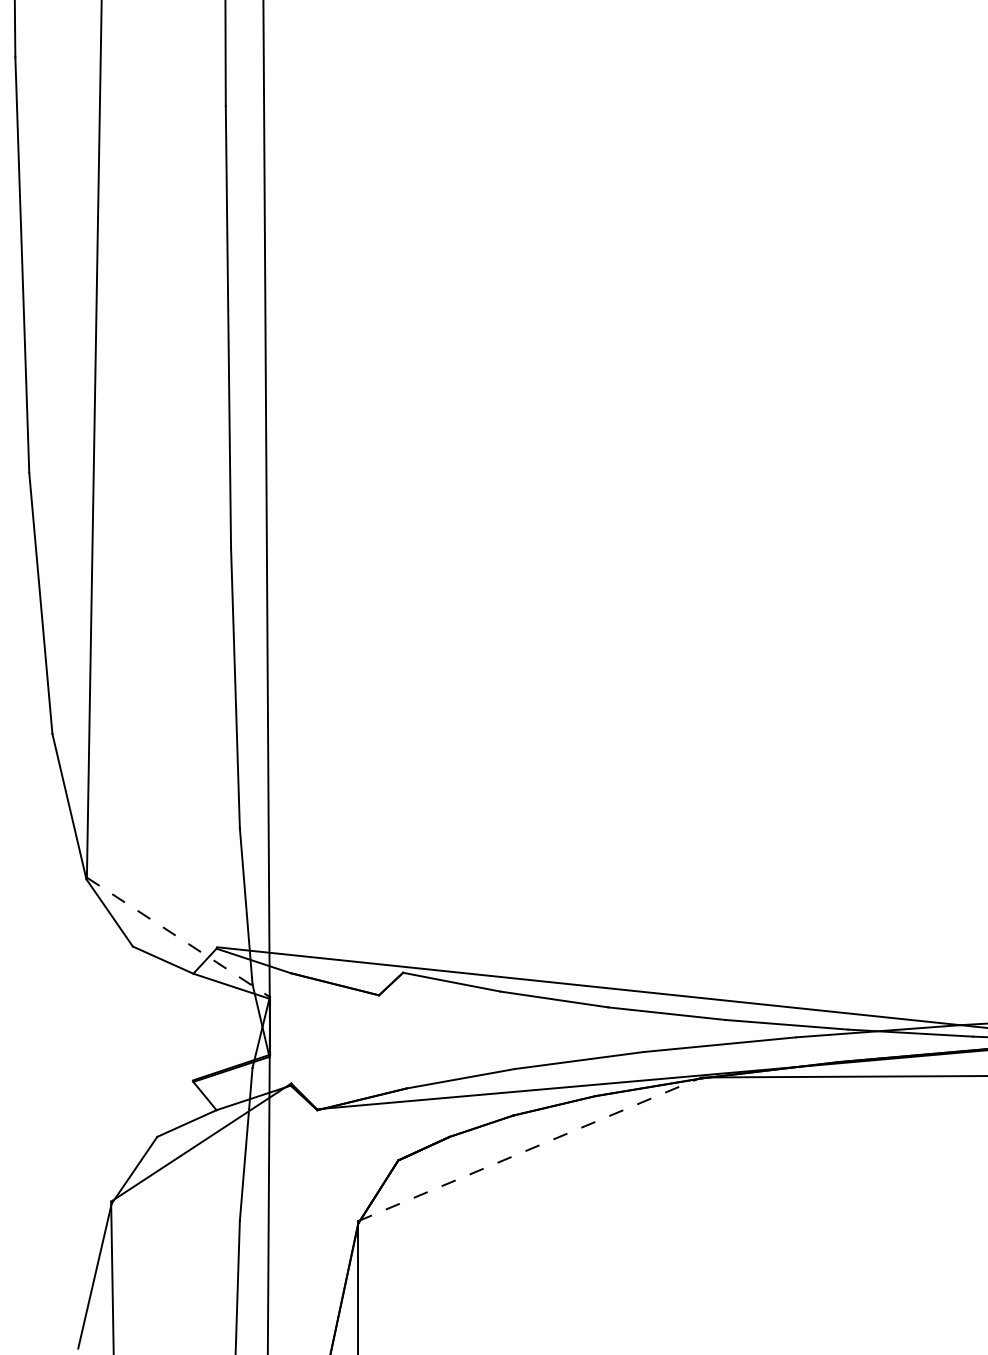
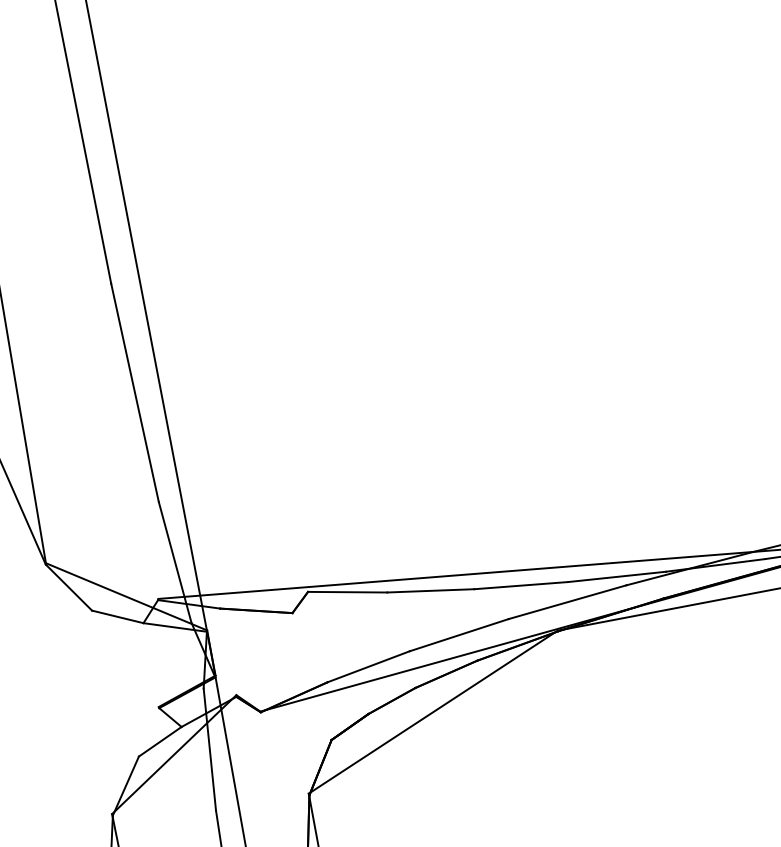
line: (178, 937) -> (126, 596), dashed -> solid
line: (530, 1149) -> (433, 712), dashed -> solid

